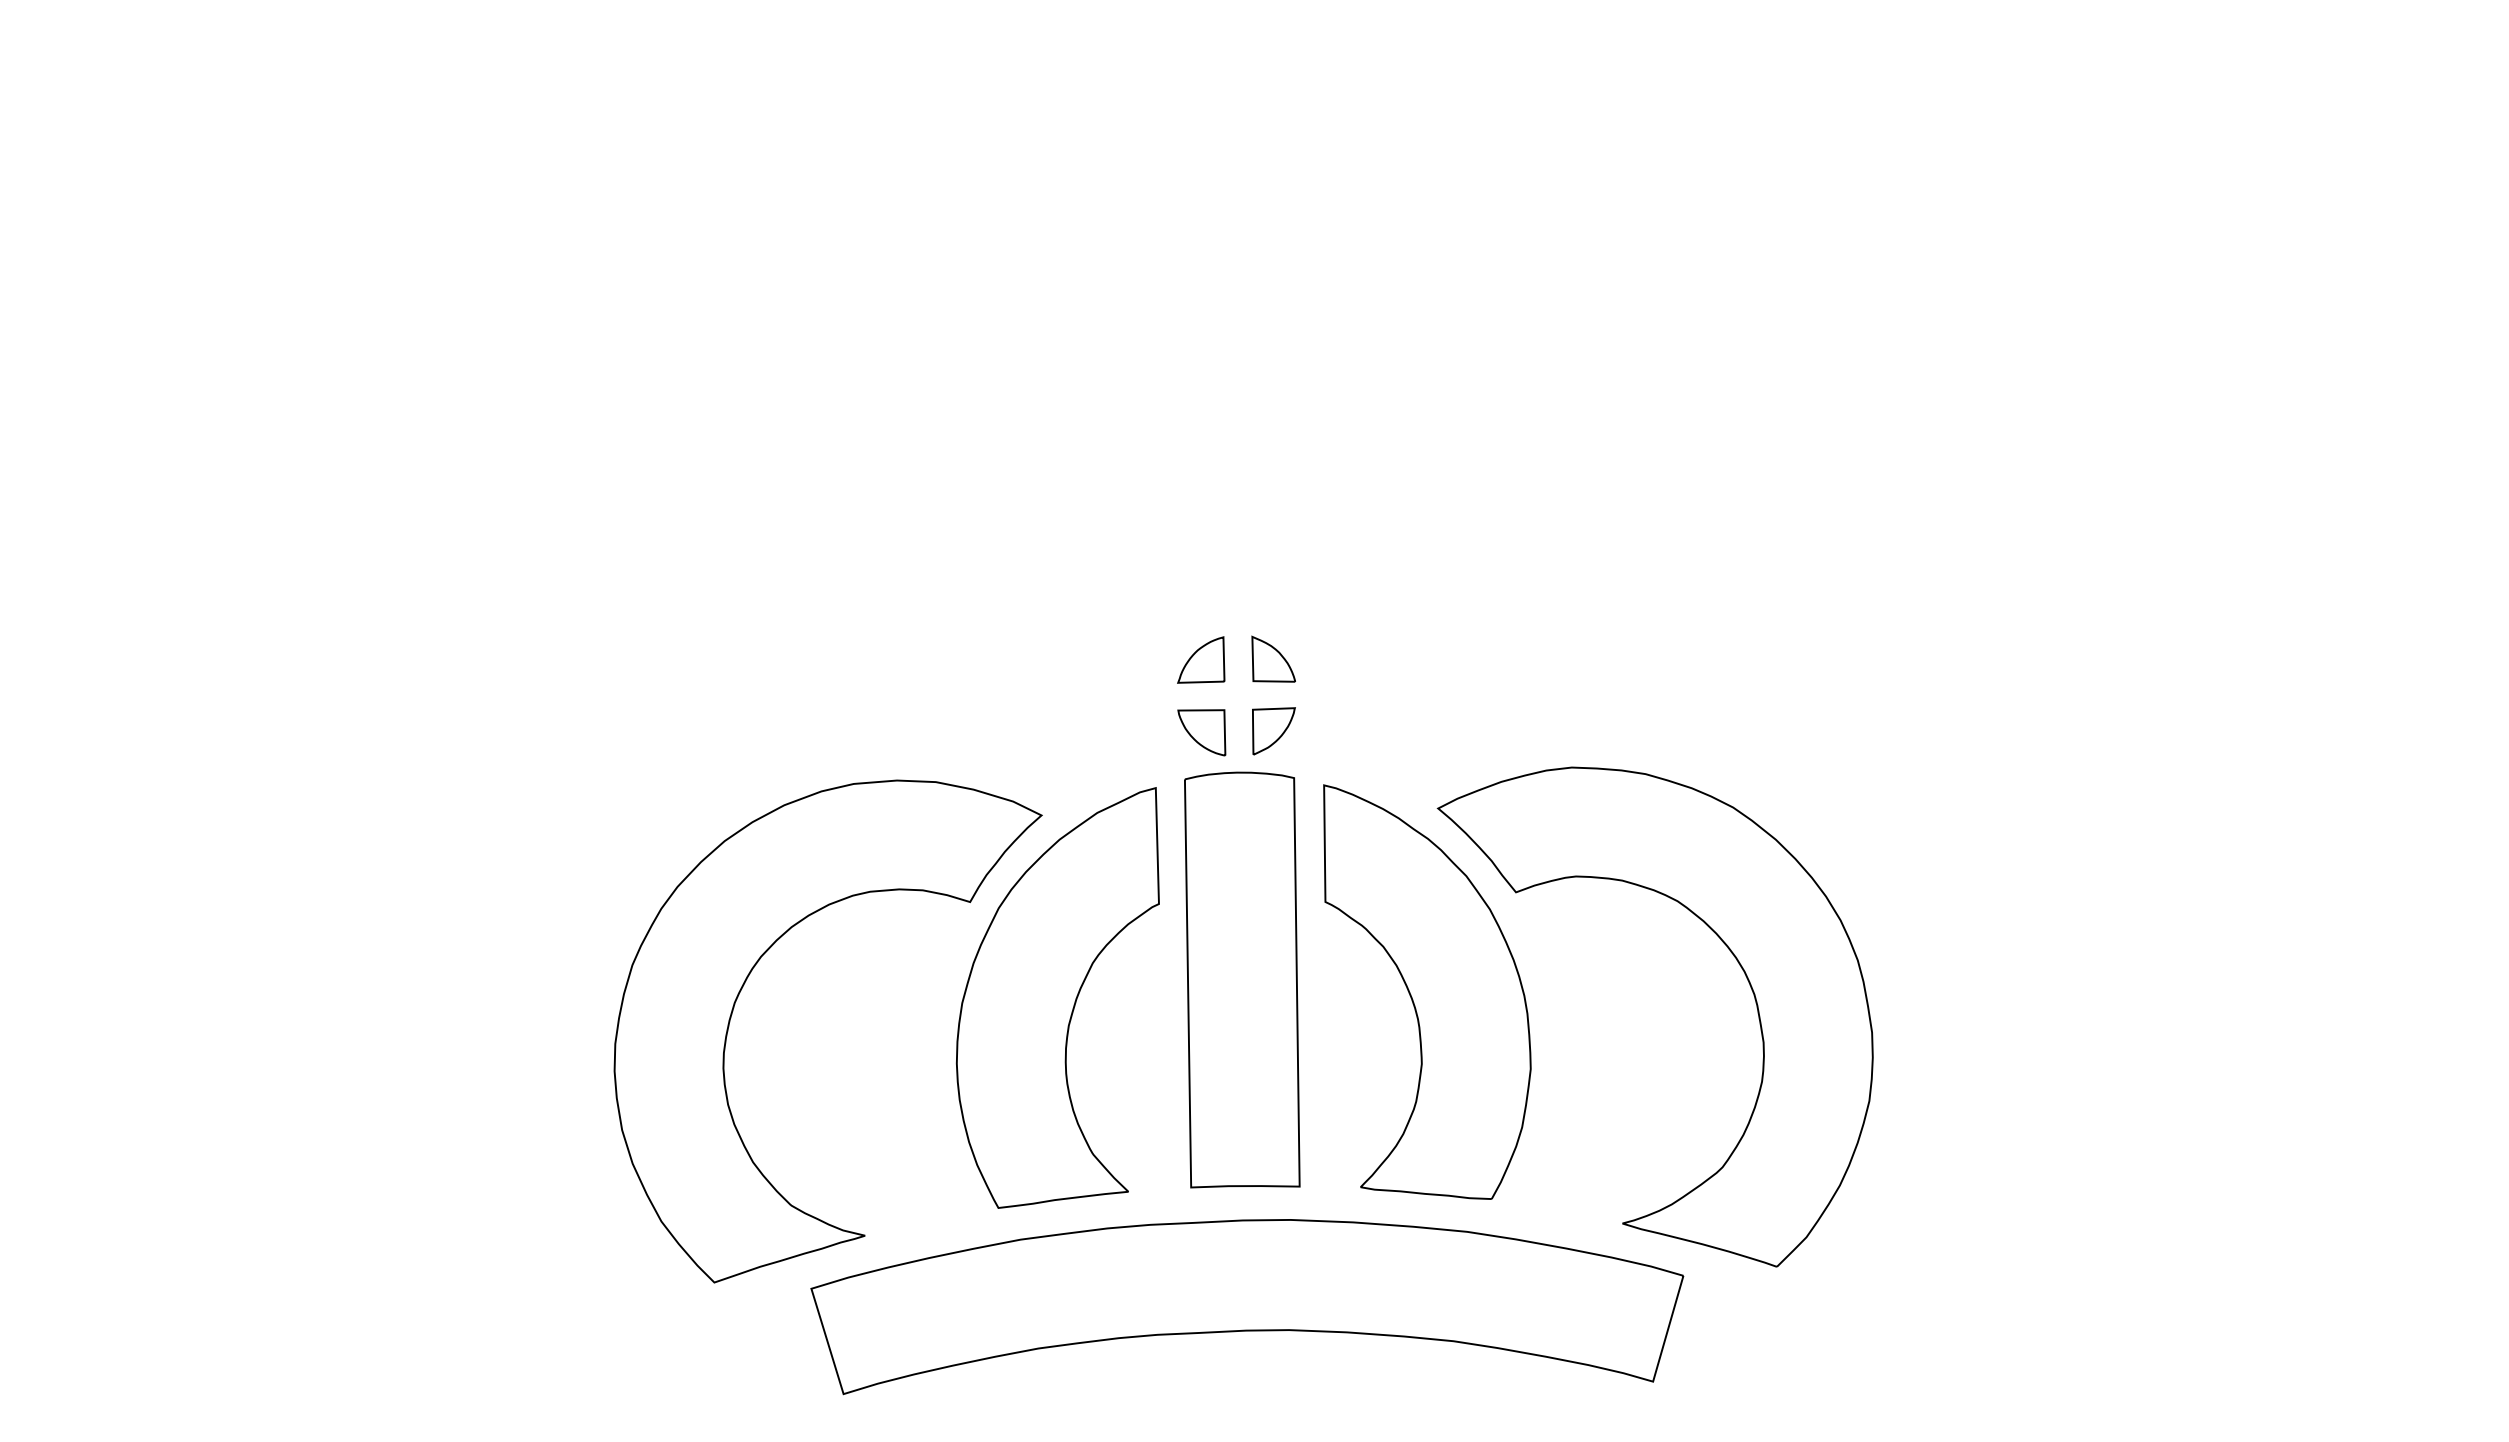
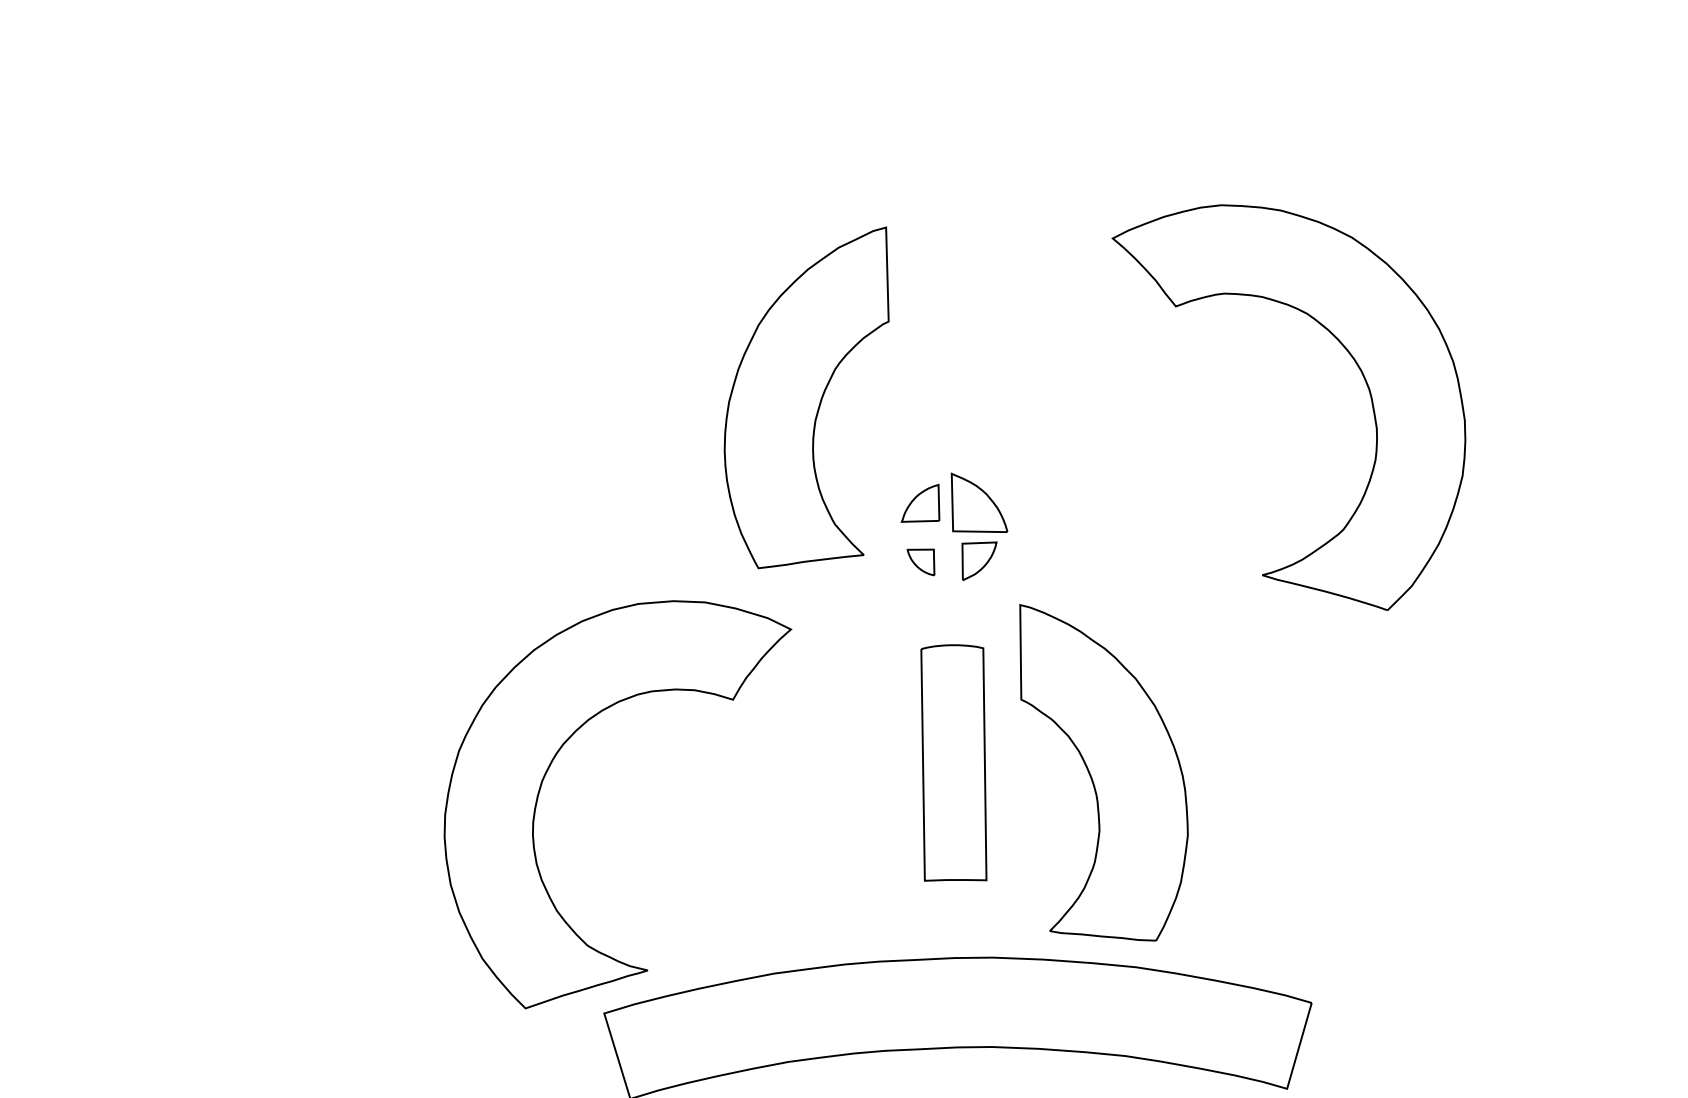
part: (1273, 658) -> (979, 502), size x1.6
part: (1201, 732) -> (920, 562), size x0.7
part: (1740, 967) -> (1358, 367), moved
part: (1242, 979) -> (954, 762), size x0.7
part: (1057, 997) -> (806, 397), moved

